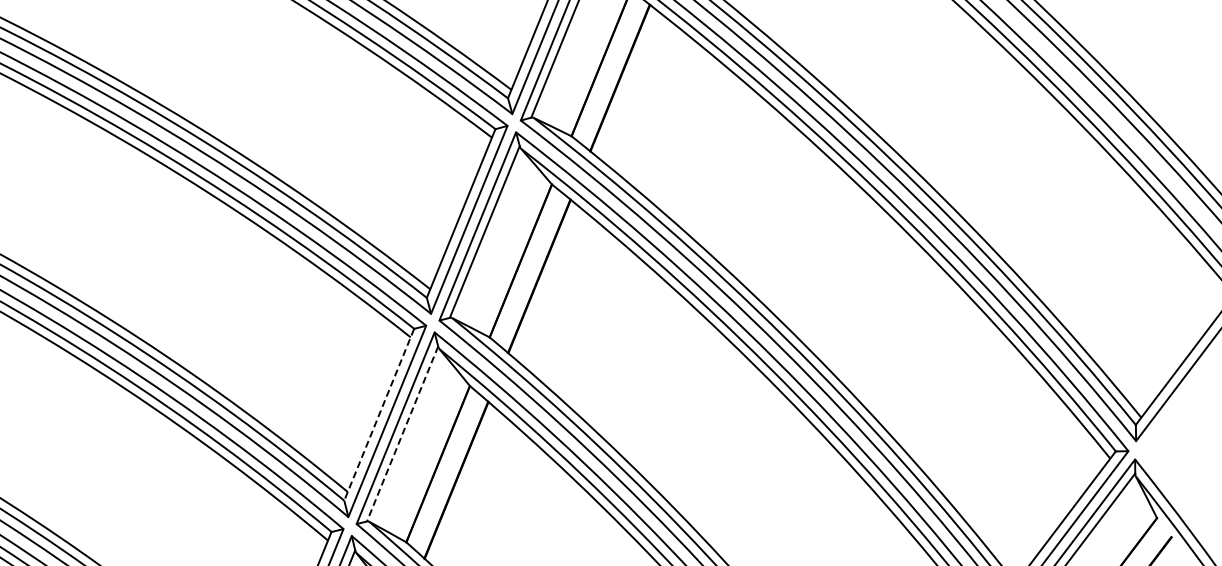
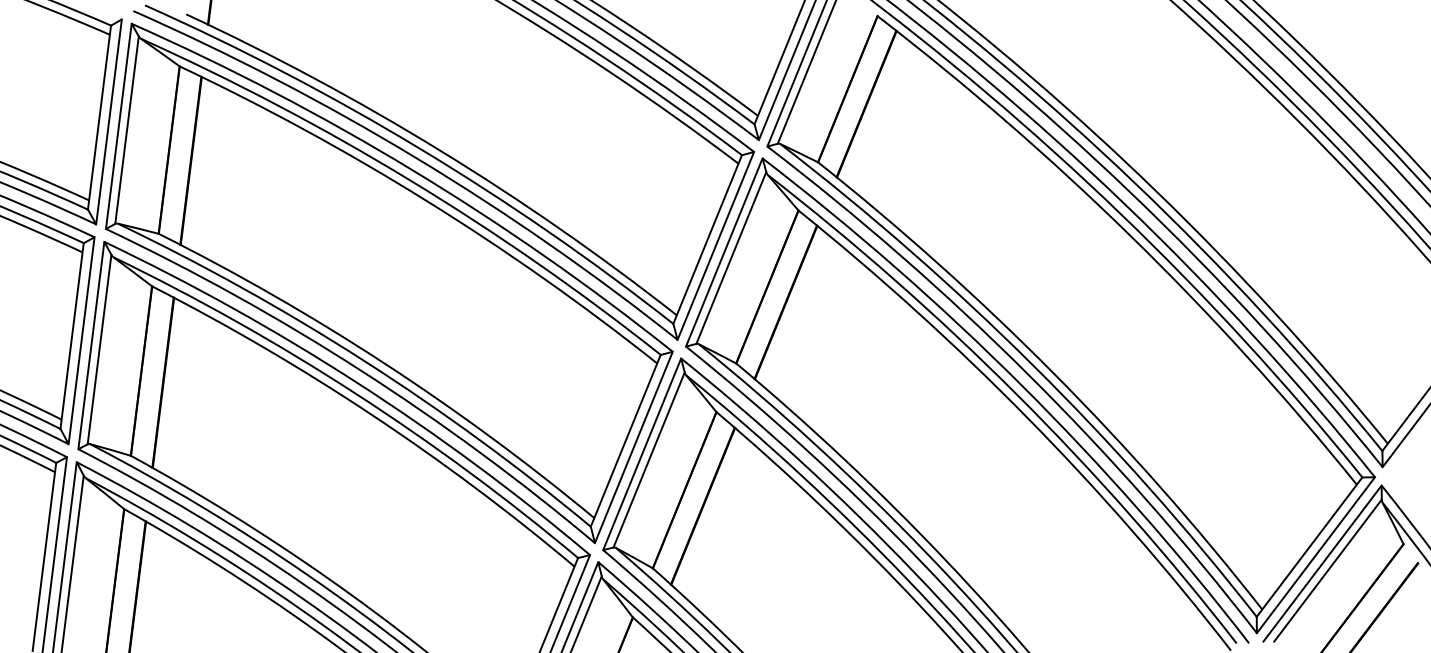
line: (378, 414) -> (625, 440), dashed -> solid
line: (402, 434) -> (649, 460), dashed -> solid

